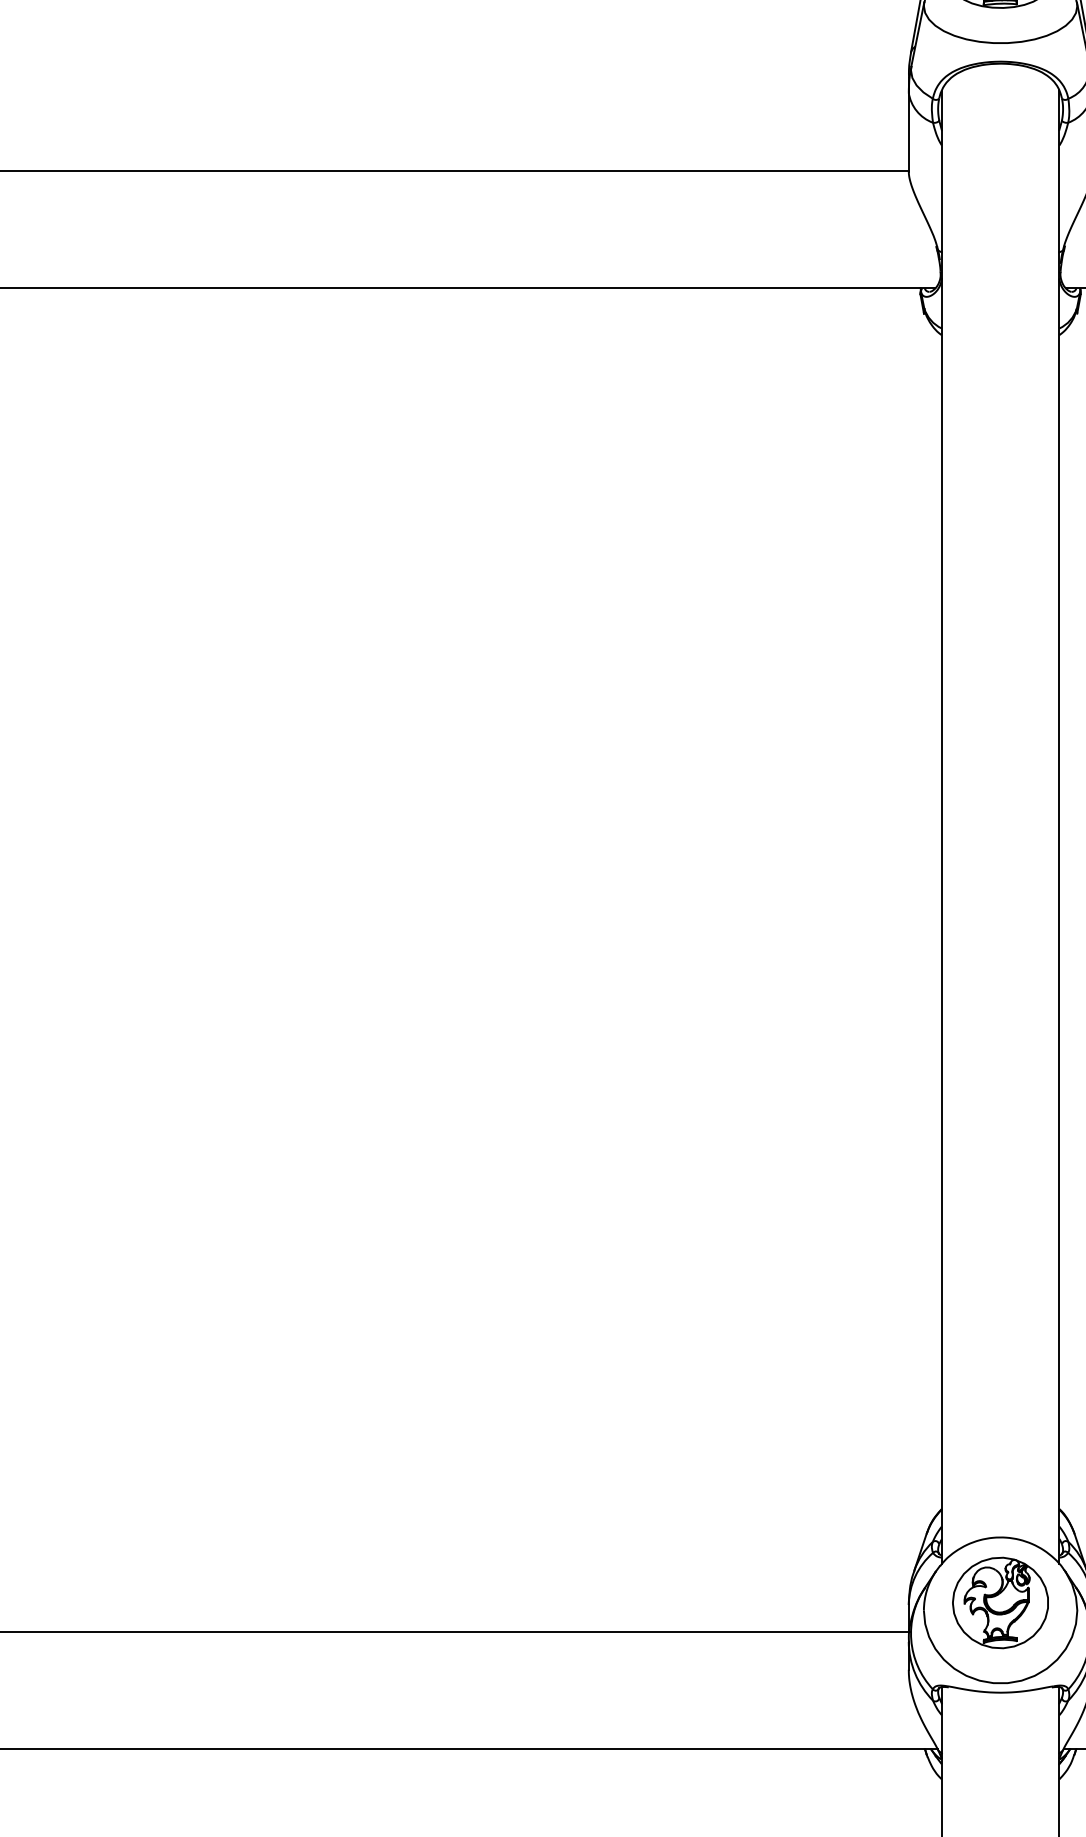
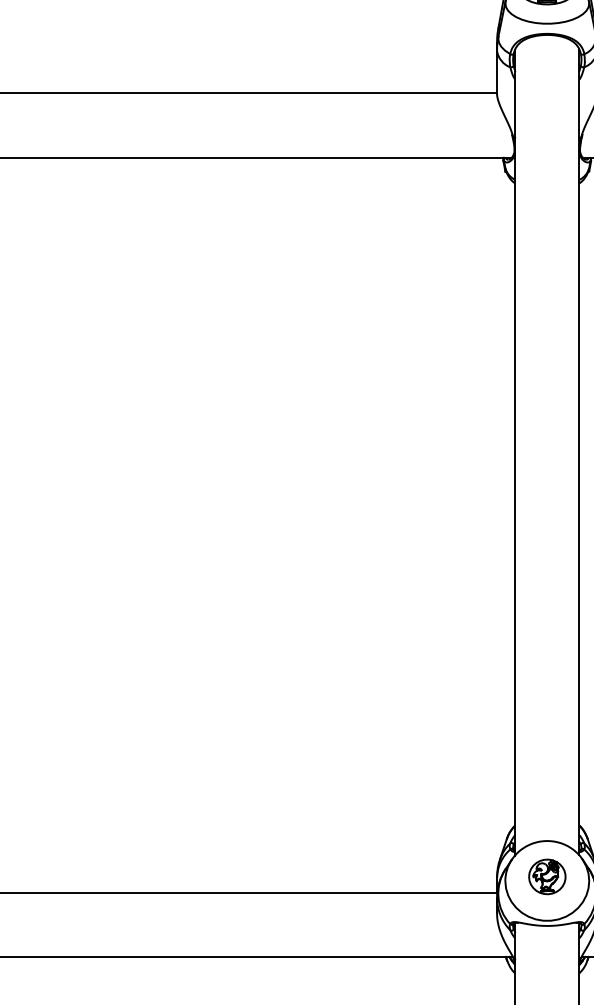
part: (1000, 1602) -> (547, 876), size x0.7

